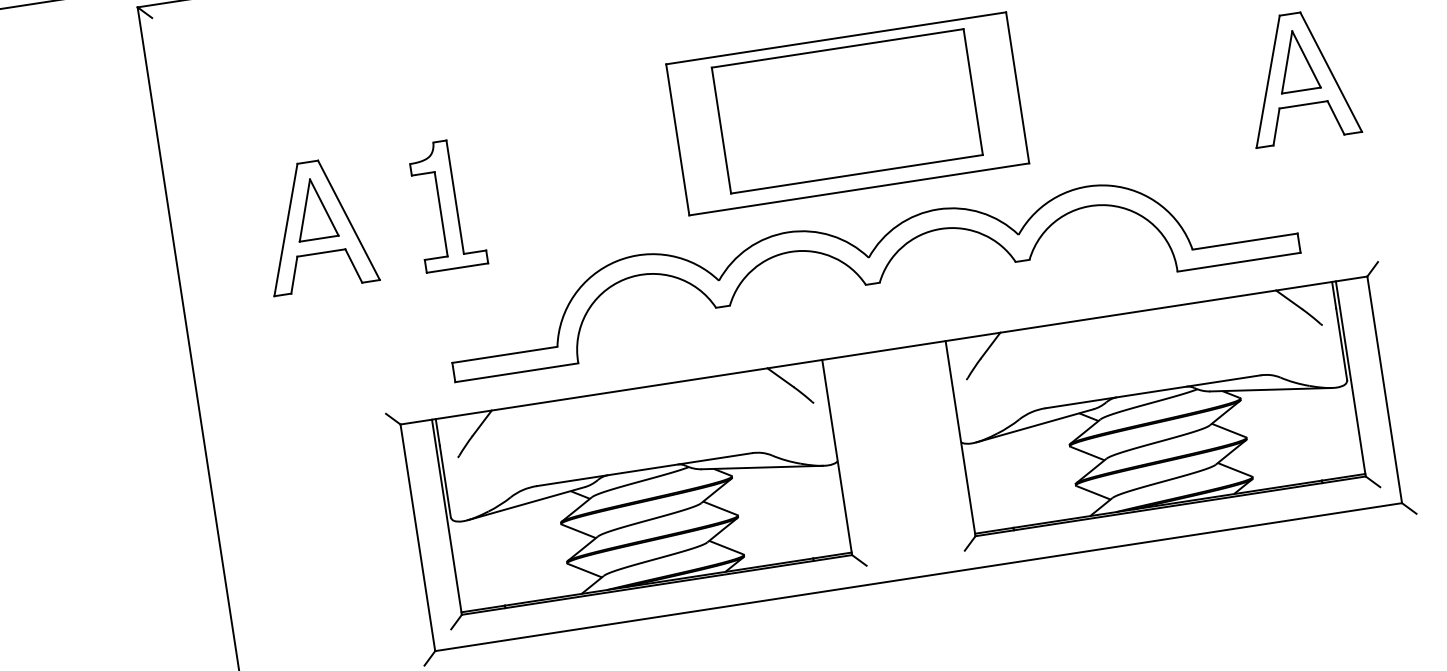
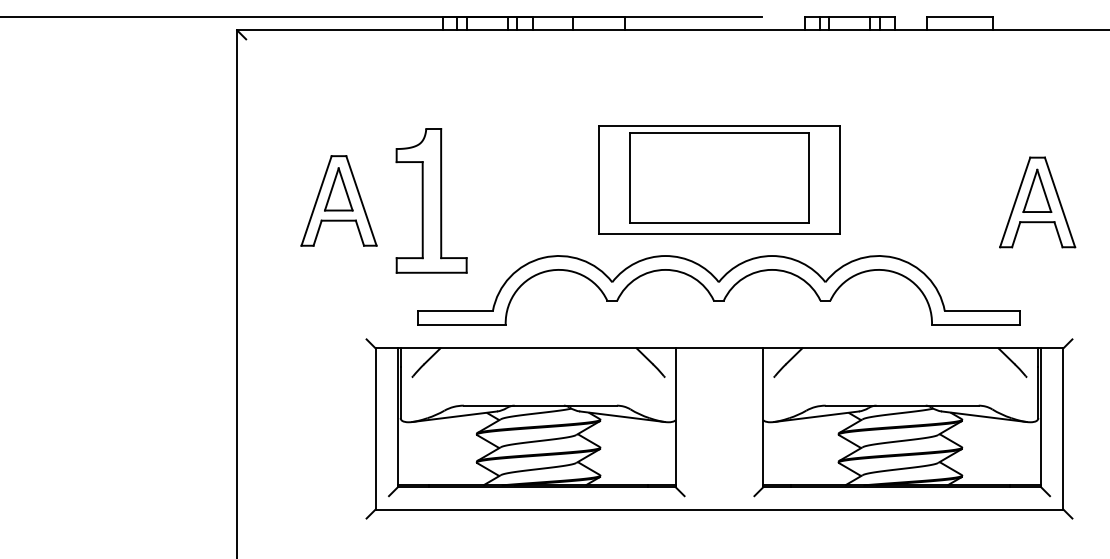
part: (447, 204) -> (431, 200), size x1.6

